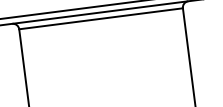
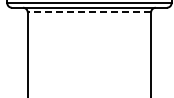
line: (101, 18) -> (89, 12), solid -> dashed

